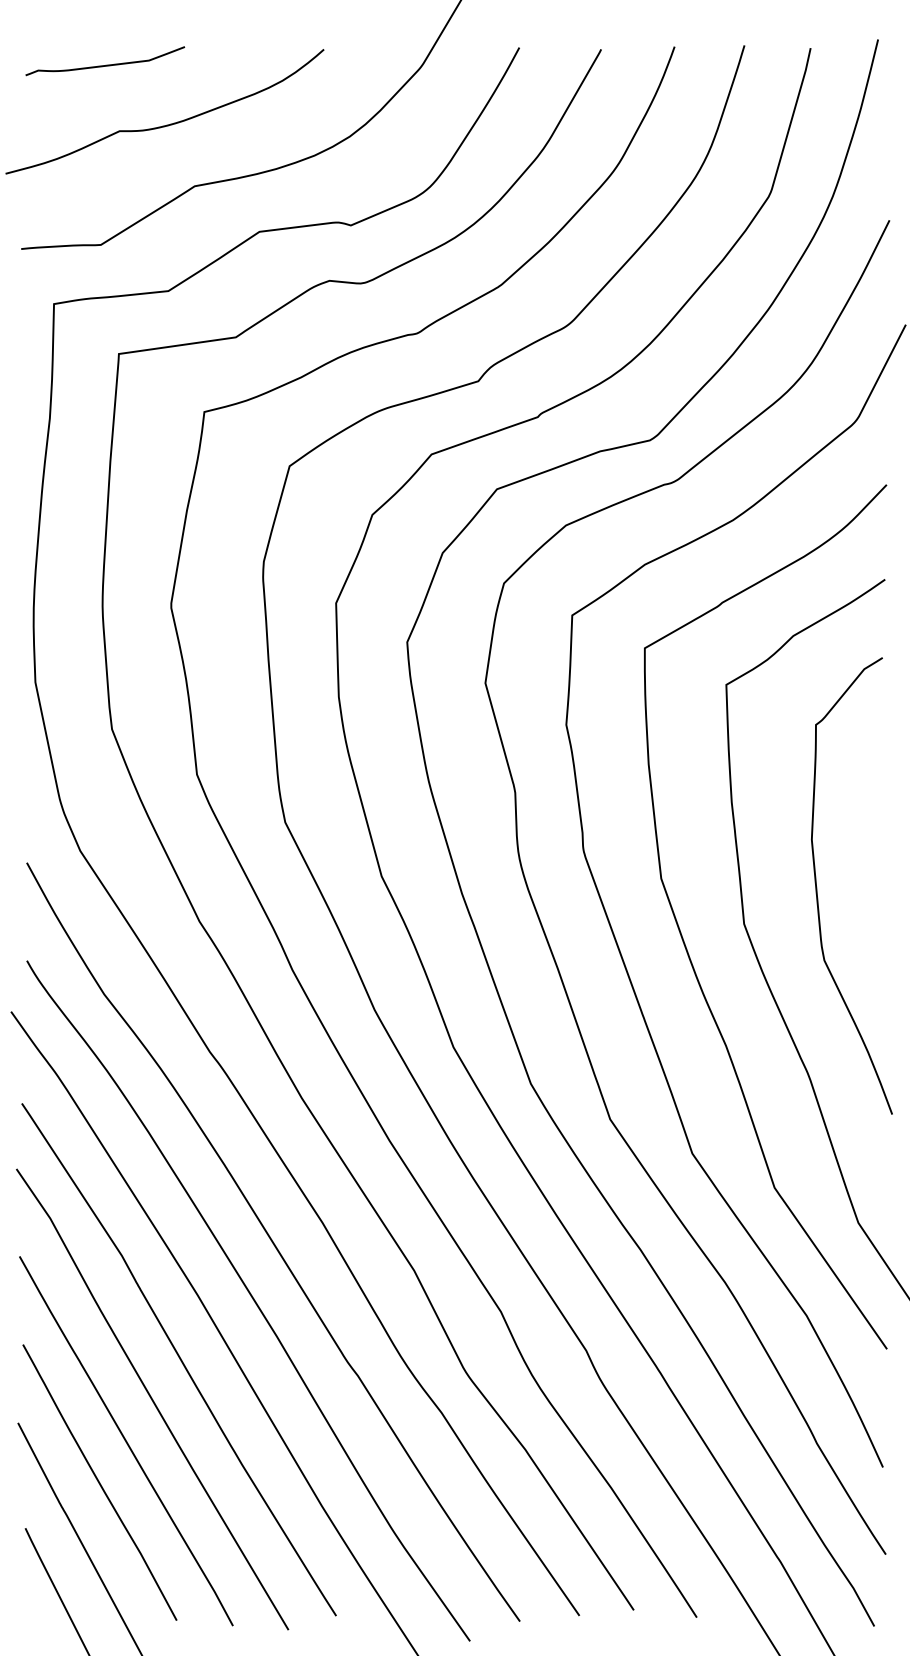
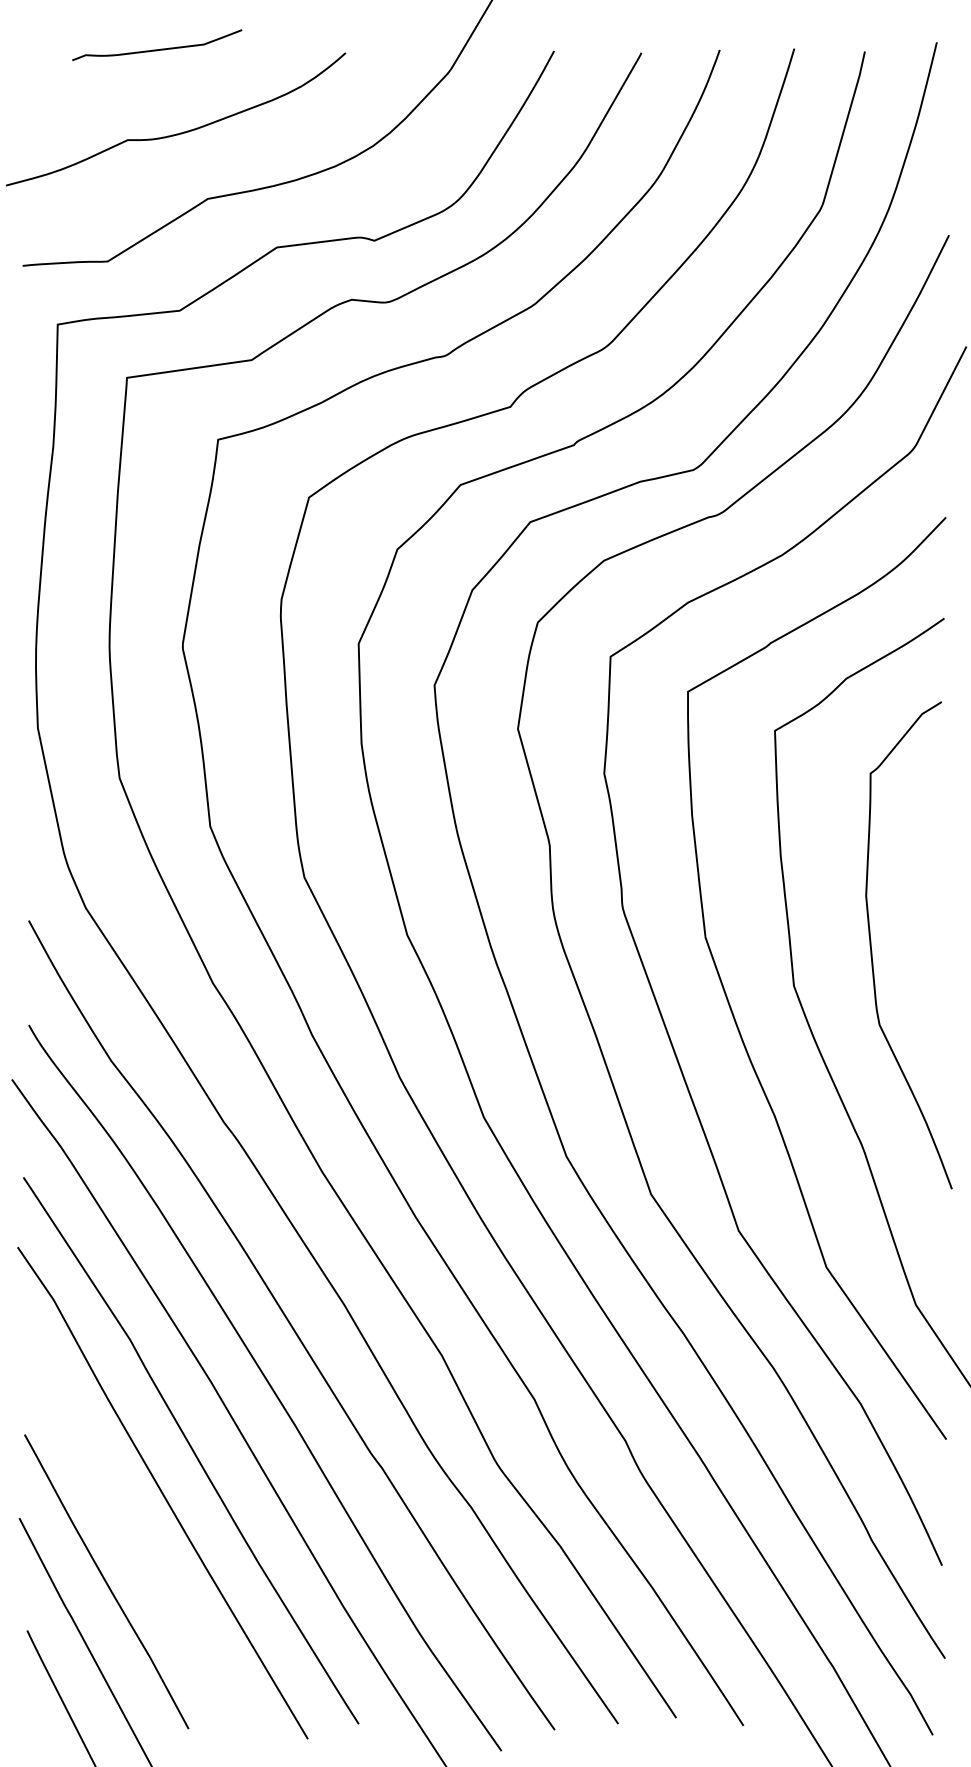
curve: (106, 64) -> (158, 48), moved
curve: (126, 1441) -> (135, 1537), removed

